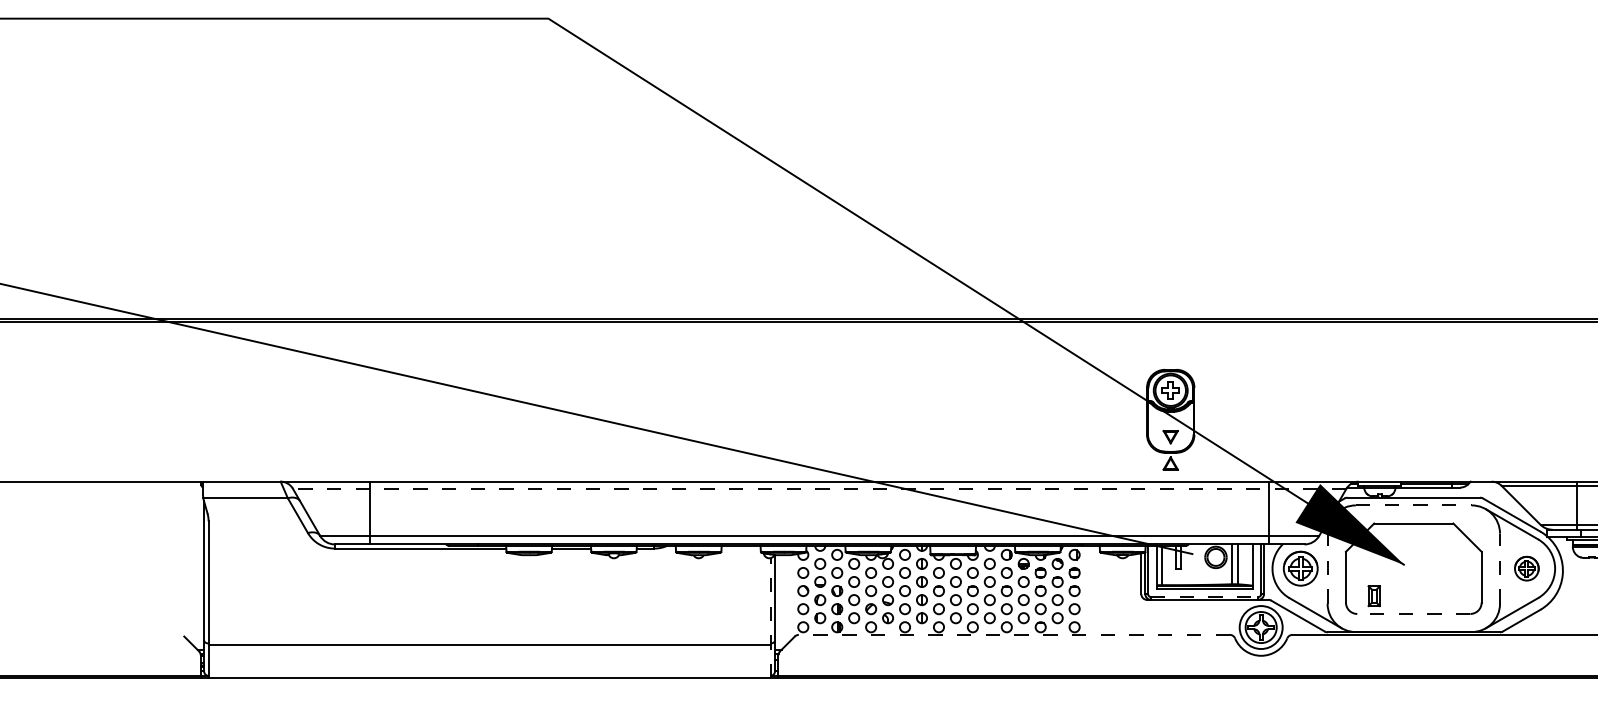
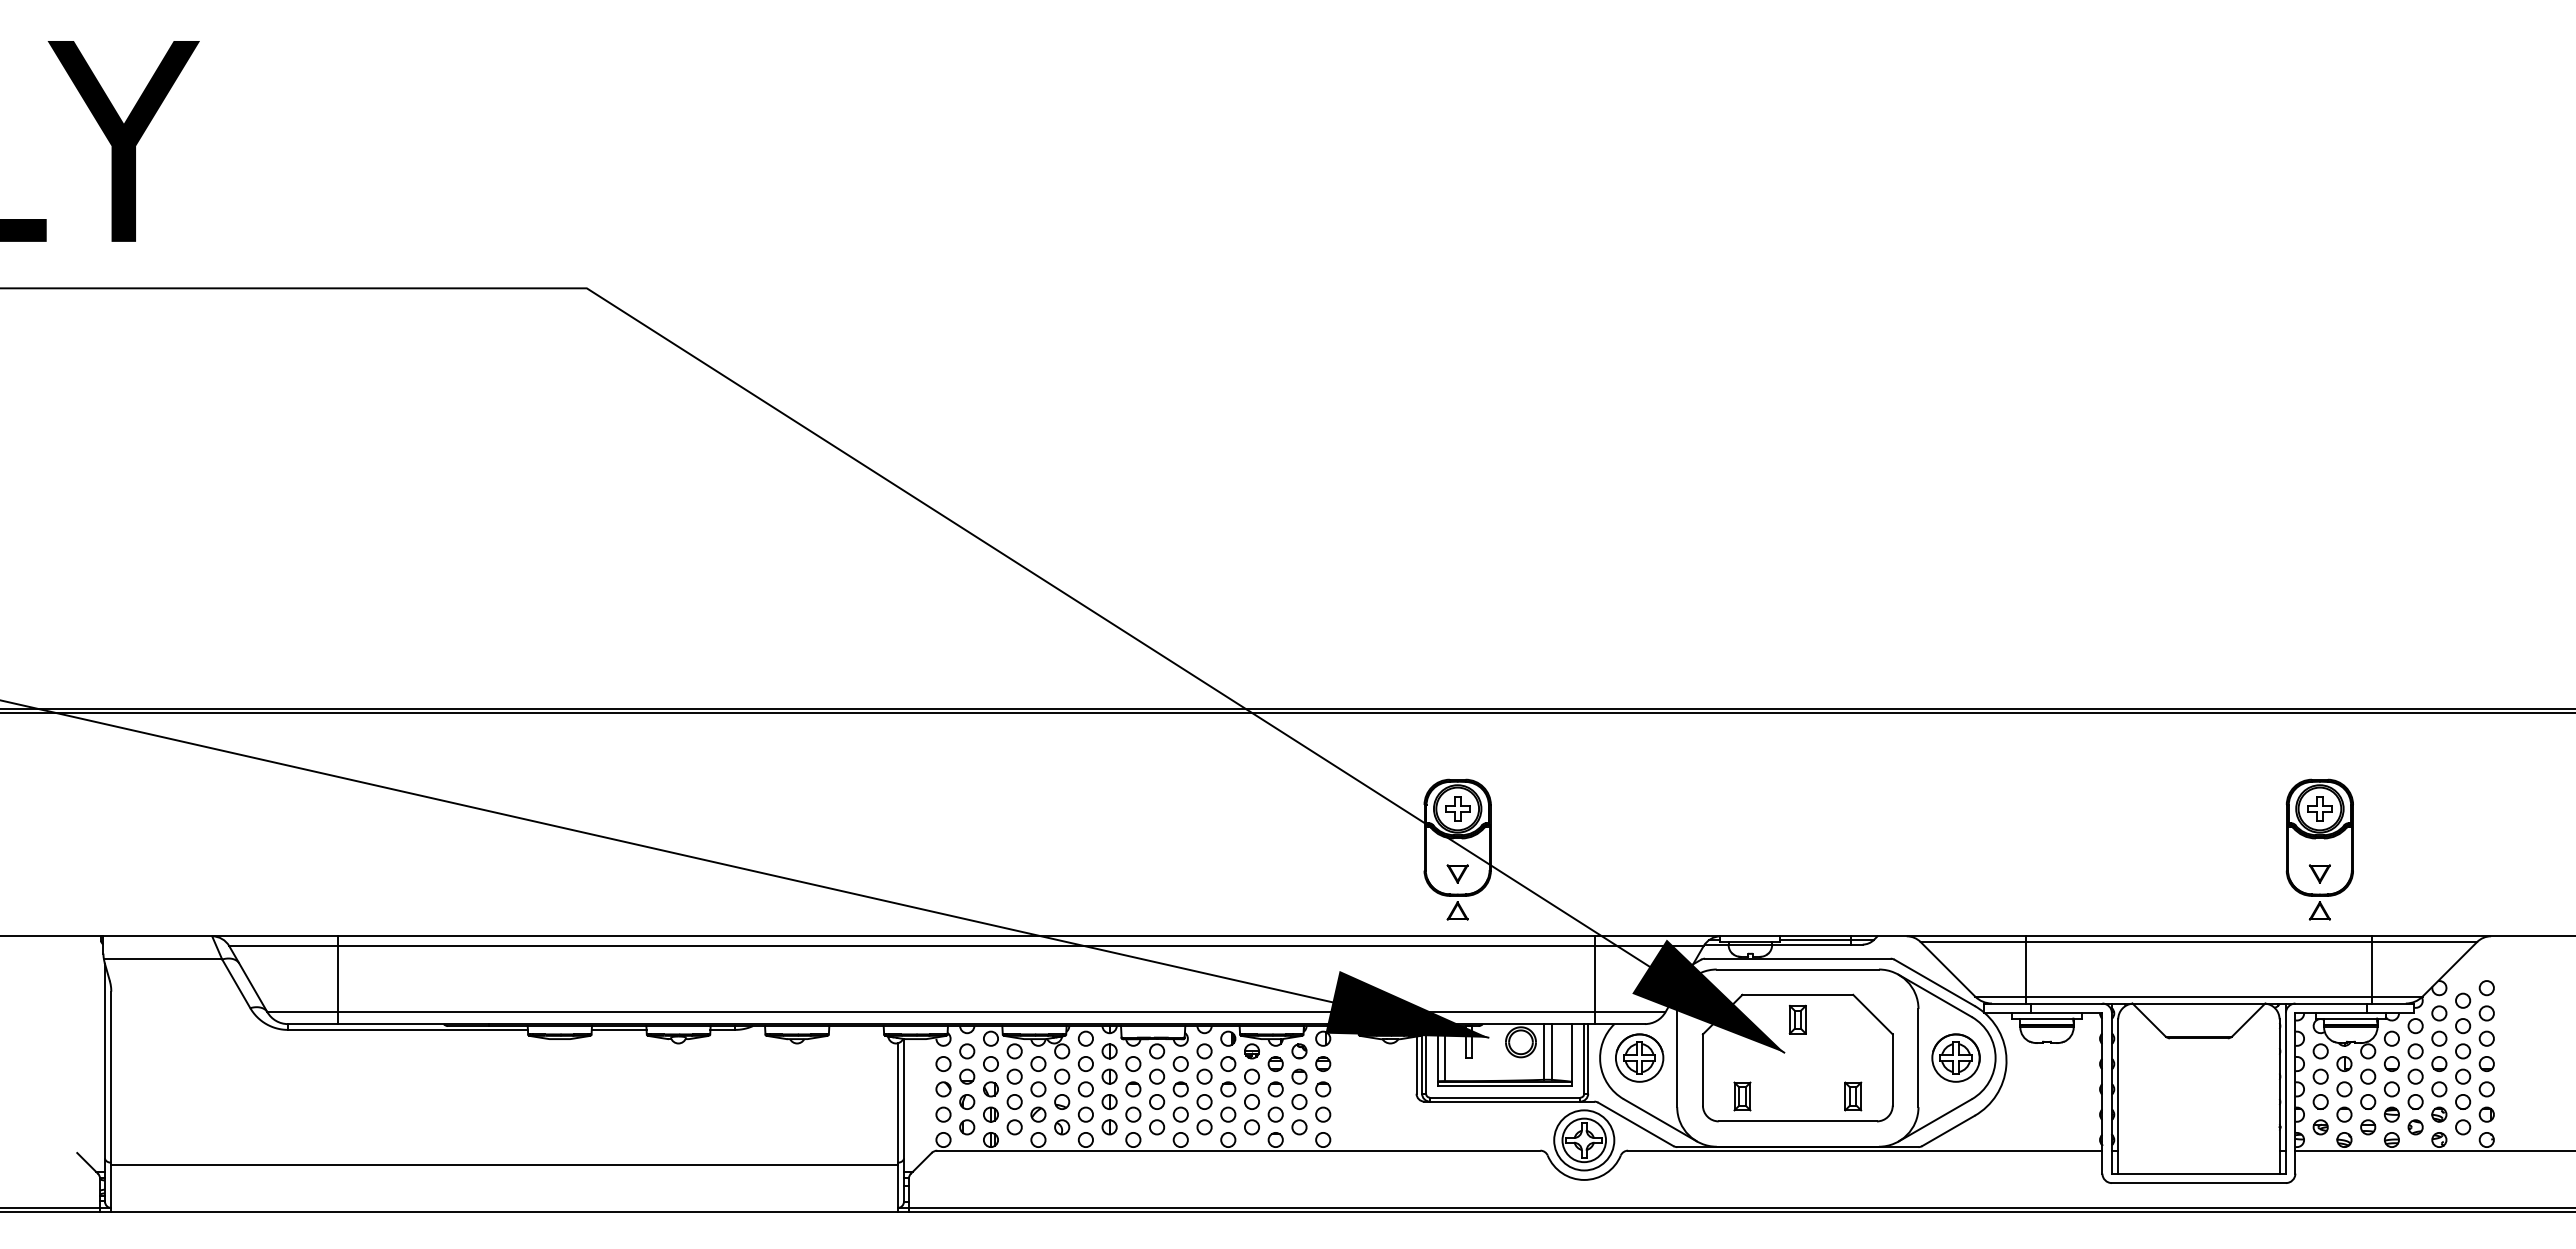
line: (819, 488) -> (965, 946), dashed -> solid
line: (1414, 505) -> (1798, 969), dashed -> solid
fill: (1134, 529) -> (1407, 1003), added
part: (1413, 541) -> (1797, 1019), added
line: (1327, 568) -> (1677, 1057), dashed -> solid
line: (1500, 568) -> (1918, 1057), dashed -> solid
part: (1526, 568) -> (1955, 1057), size x1.43
line: (1204, 596) -> (1505, 1097), dashed -> solid
part: (1453, 596) -> (1853, 1096), added
line: (1413, 614) -> (1797, 1121), dashed -> solid
line: (770, 617) -> (897, 1126), dashed -> solid
line: (1014, 634) -> (1238, 1150), dashed -> solid

